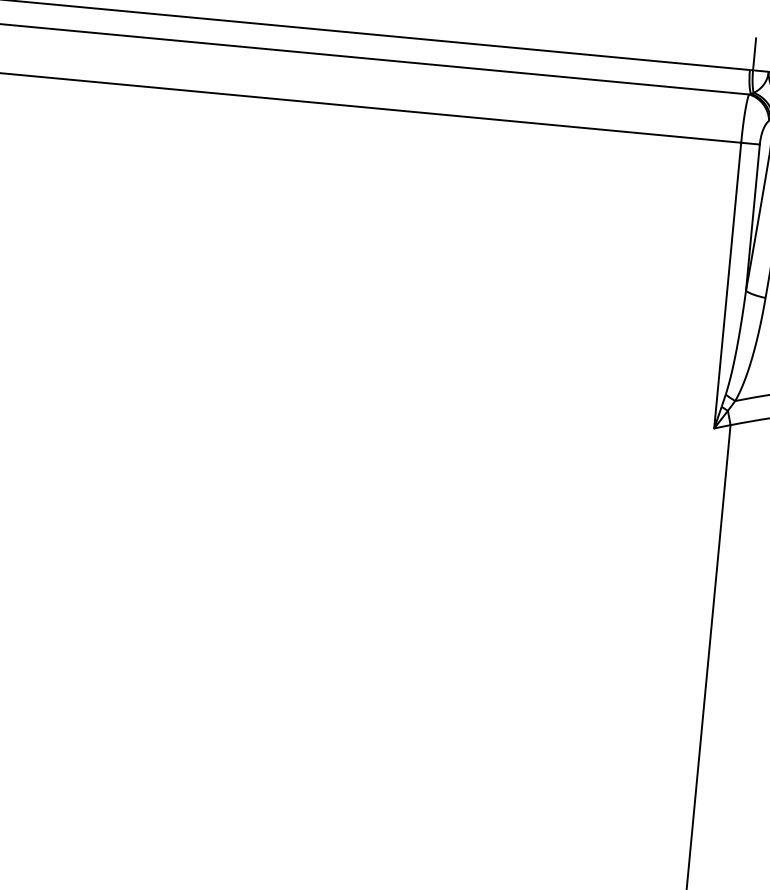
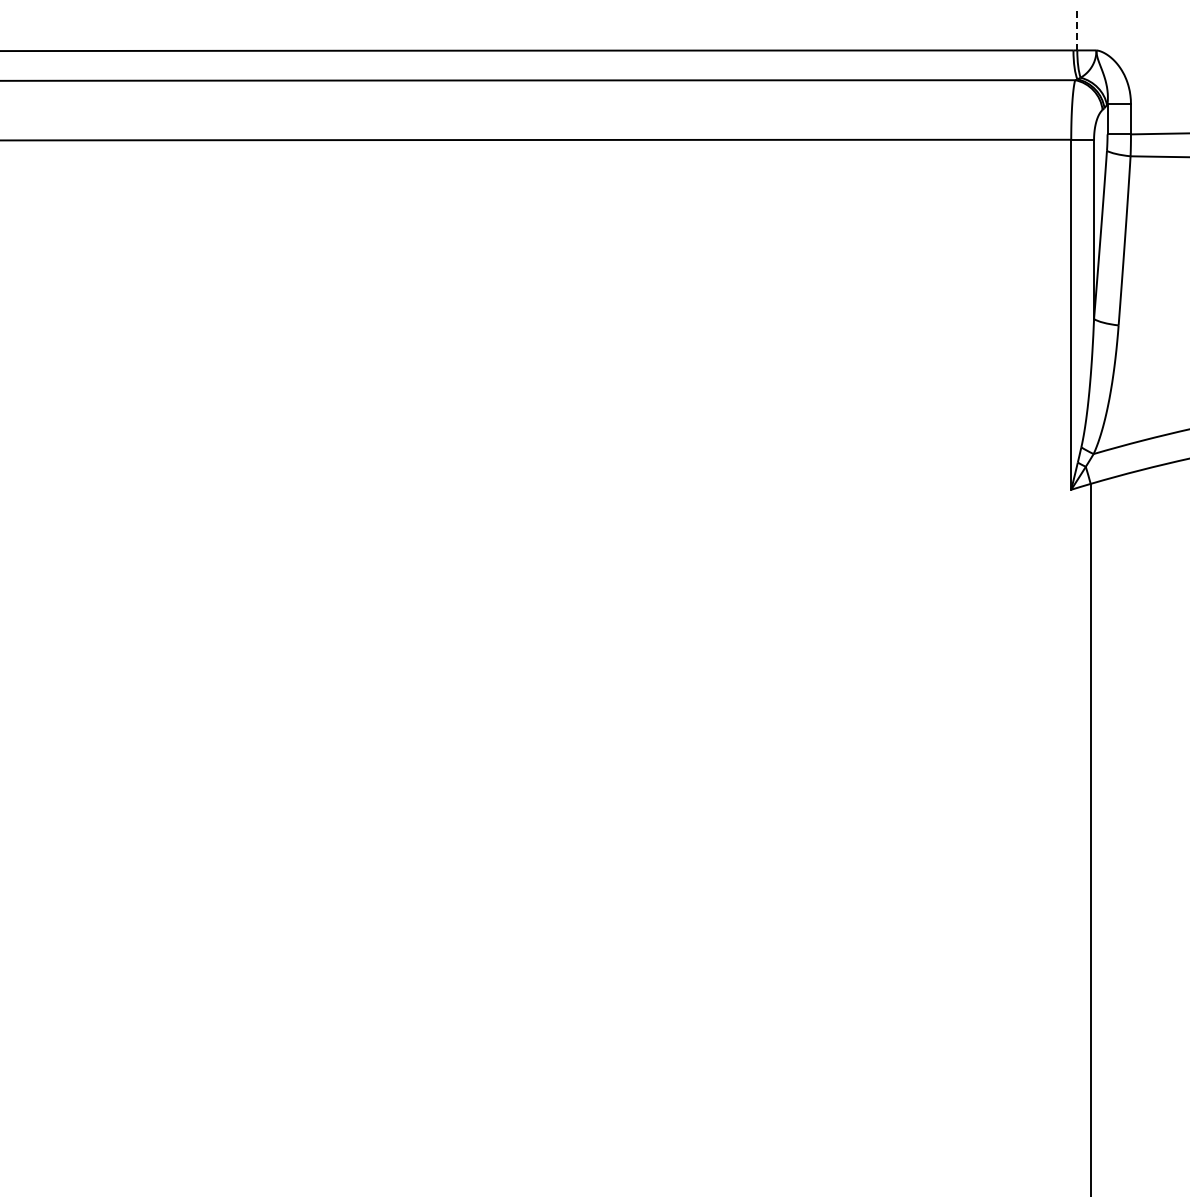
line: (754, 54) -> (1077, 30), solid -> dashed

